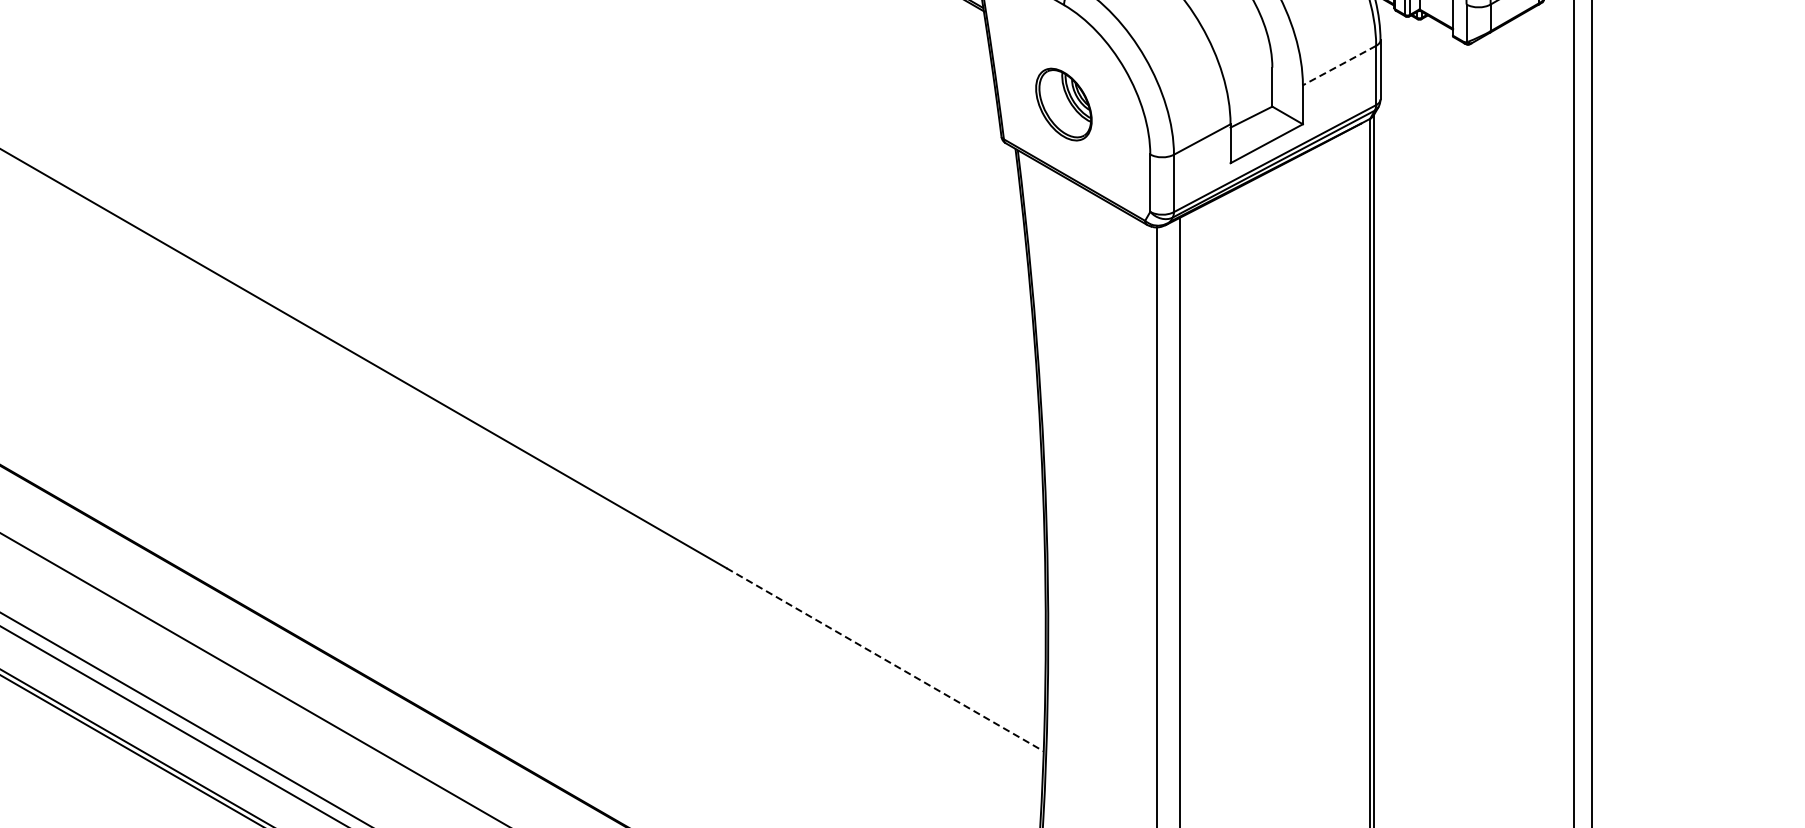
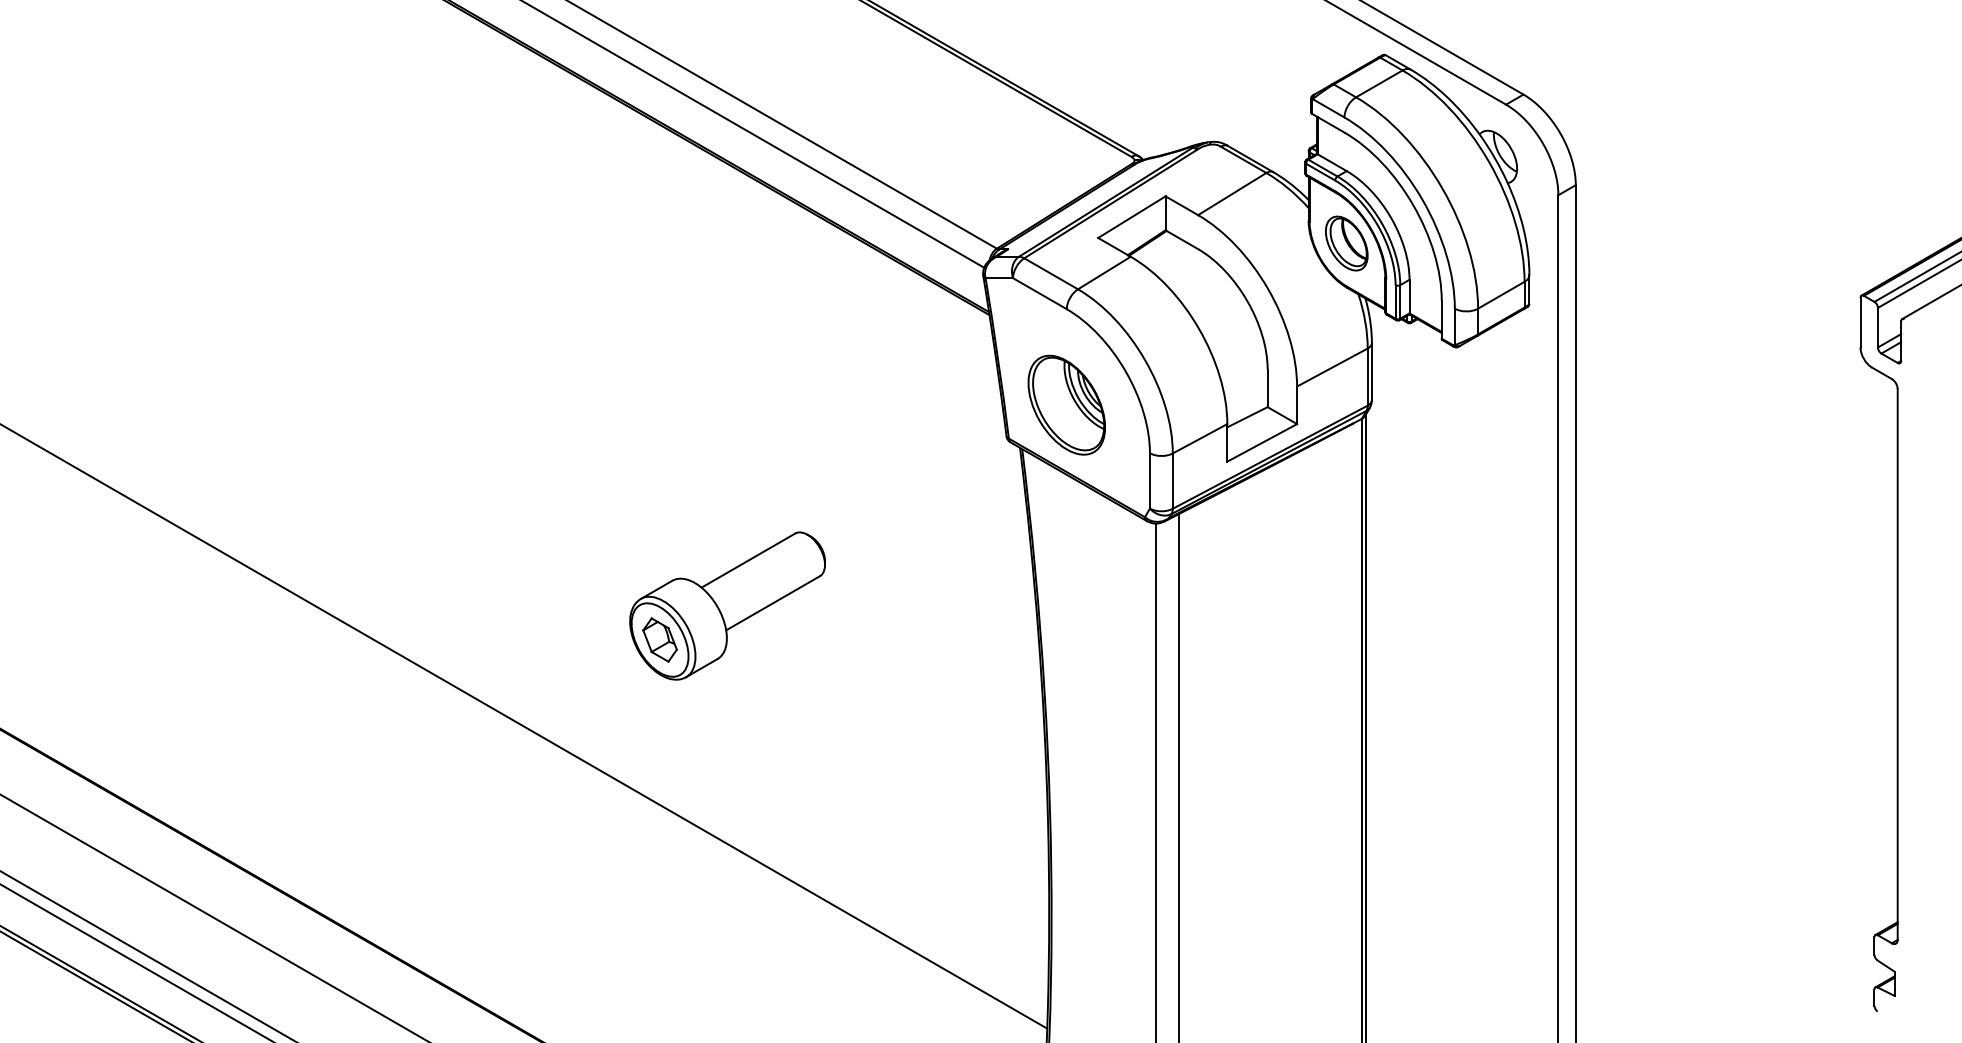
line: (1338, 65) -> (1331, 367), dashed -> solid
part: (1063, 103) -> (1066, 404), size x1.43
part: (712, 312) -> (727, 605), added
line: (885, 659) -> (894, 940), dashed -> solid

